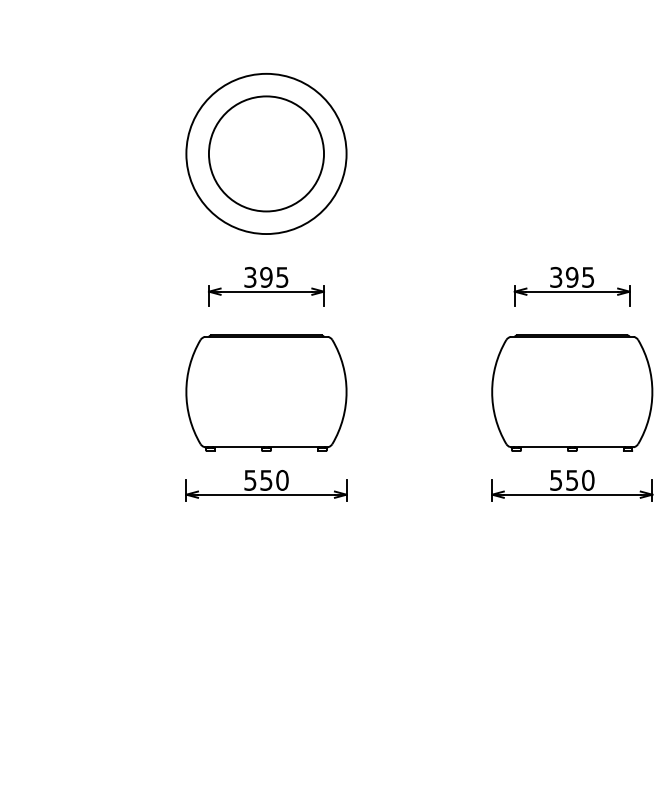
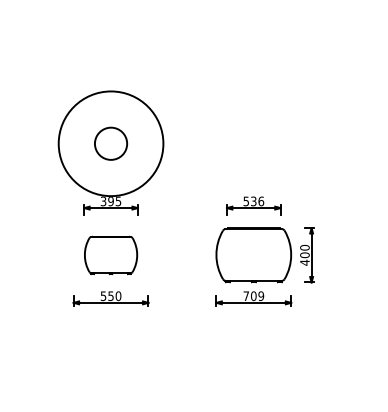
circle: (265, 153) -> (110, 143), size x0.6
circle: (265, 153) -> (110, 143), size x1.4
text: (571, 277) -> (253, 201), 395 -> 536
part: (265, 393) -> (110, 255), size x0.7
text: (571, 481) -> (253, 296), 550 -> 709

